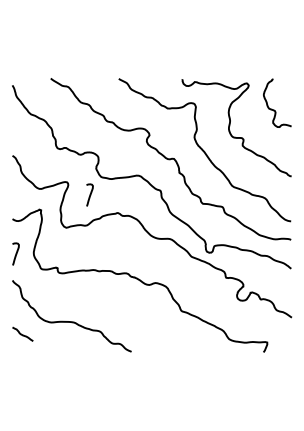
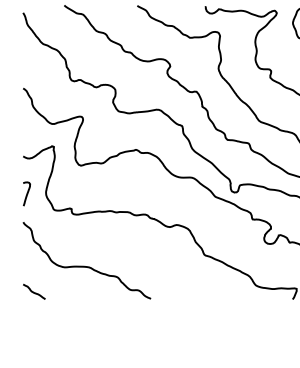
curve: (89, 194) -> (105, 129), removed
curve: (21, 333) -> (32, 290), moved

